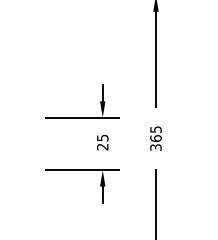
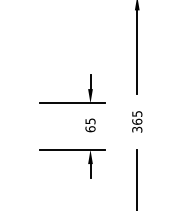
text: (102, 146) -> (90, 128), 25 -> 65

